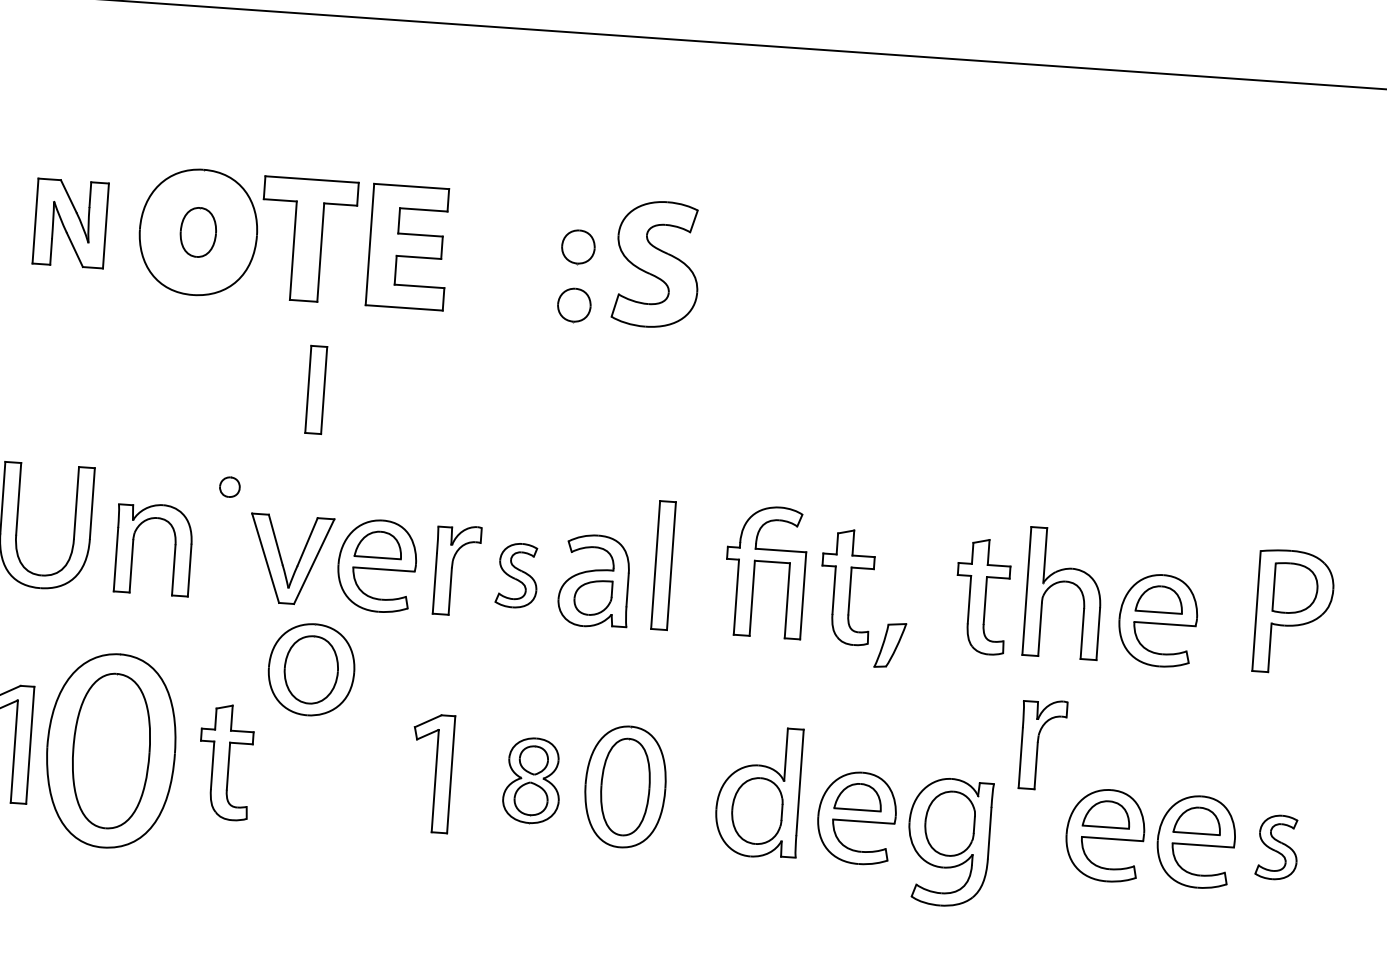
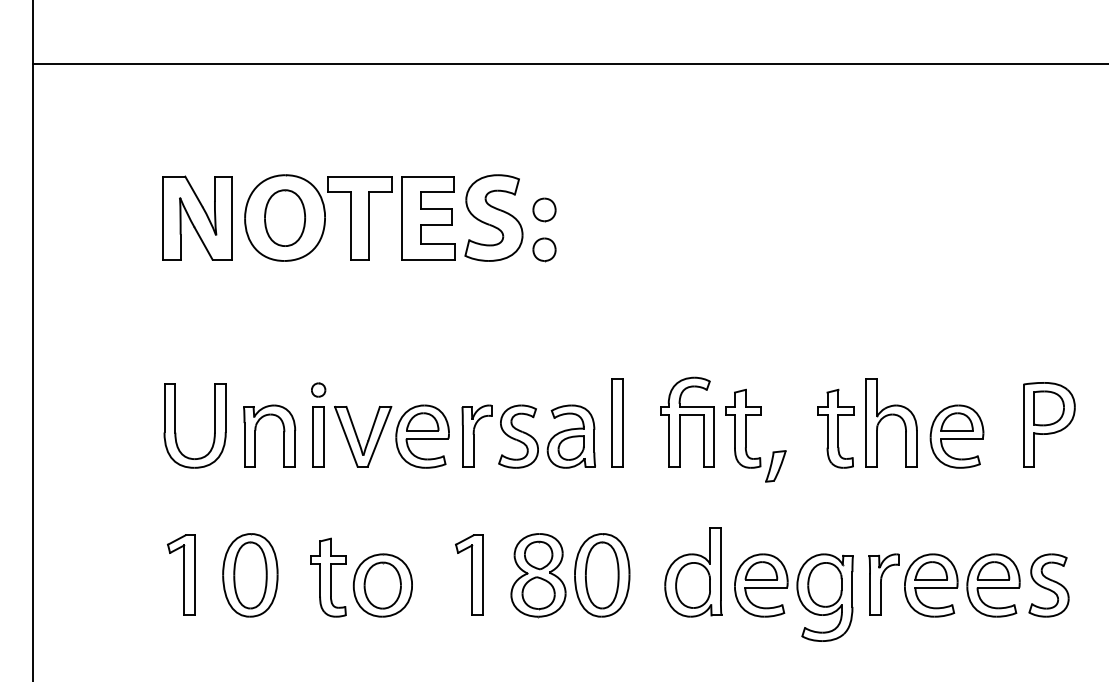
part: (70, 222) -> (197, 217), size x1.43
part: (197, 231) -> (284, 217), size x1.67
part: (656, 263) -> (493, 217), moved
part: (315, 389) -> (318, 436), moved
part: (517, 575) -> (518, 436), size x1.43
part: (310, 669) -> (382, 585), moved
part: (1041, 744) -> (883, 584), moved
part: (111, 751) -> (250, 575), size x0.62
part: (532, 780) -> (538, 575), size x1.43
part: (1276, 847) -> (1048, 585), size x1.43

